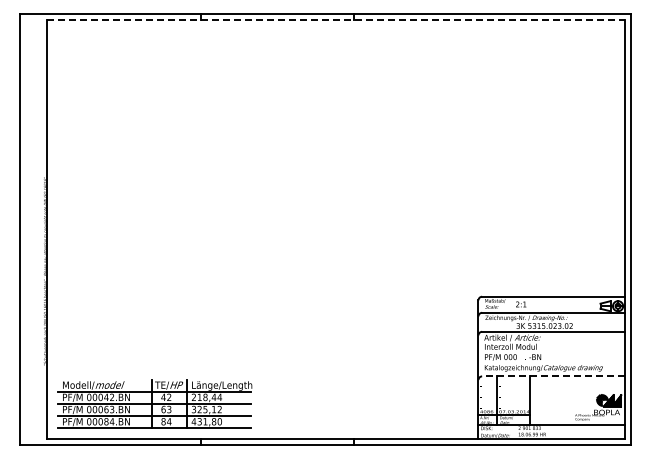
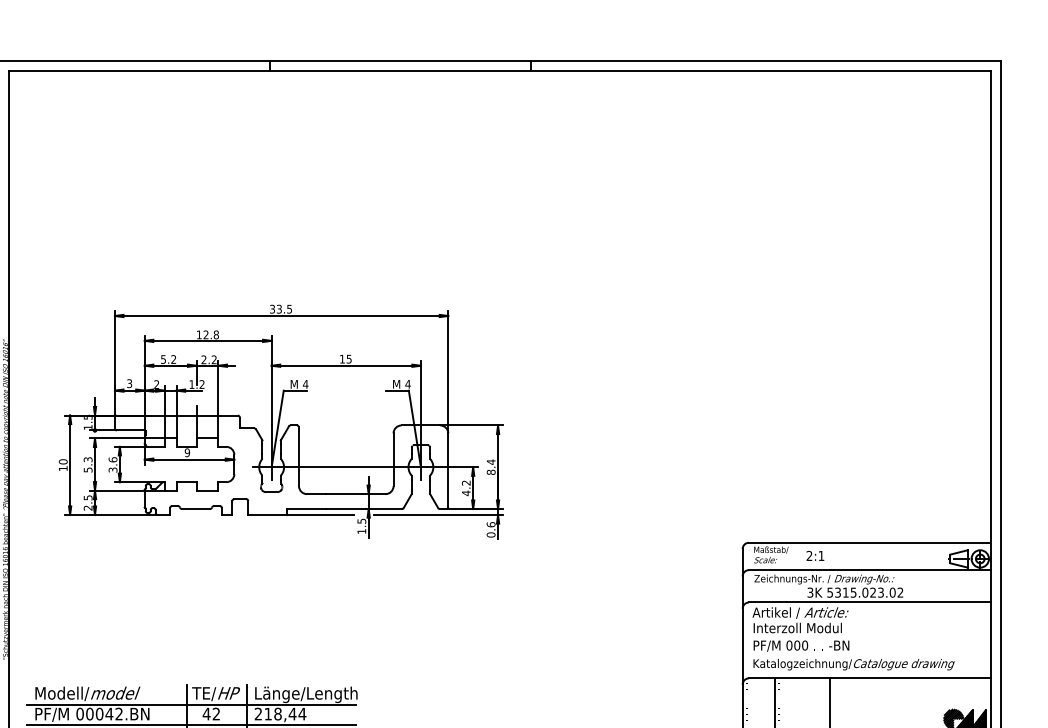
line: (335, 19) -> (499, 70), dashed -> solid
part: (207, 225) -> (281, 421), added
line: (552, 376) -> (868, 678), dashed -> solid

